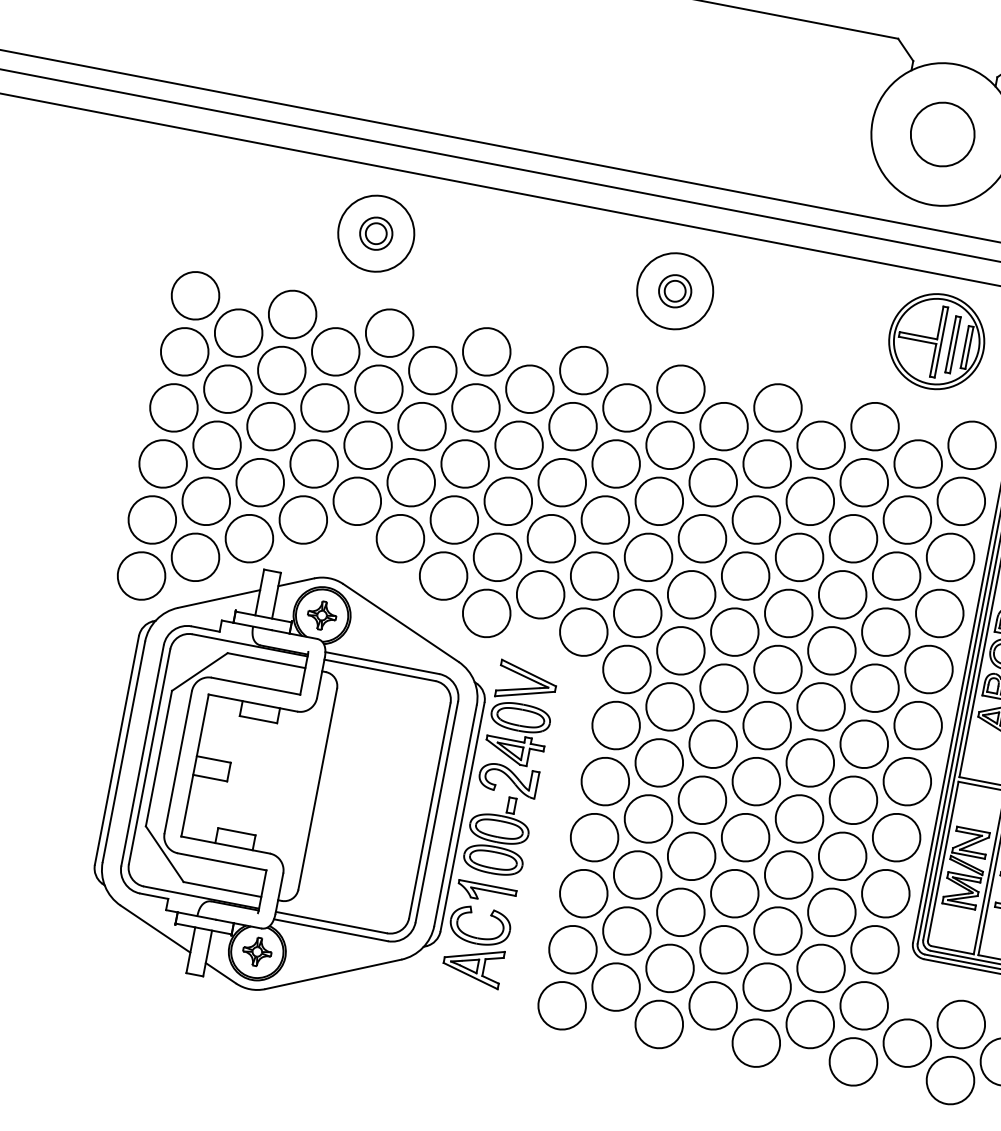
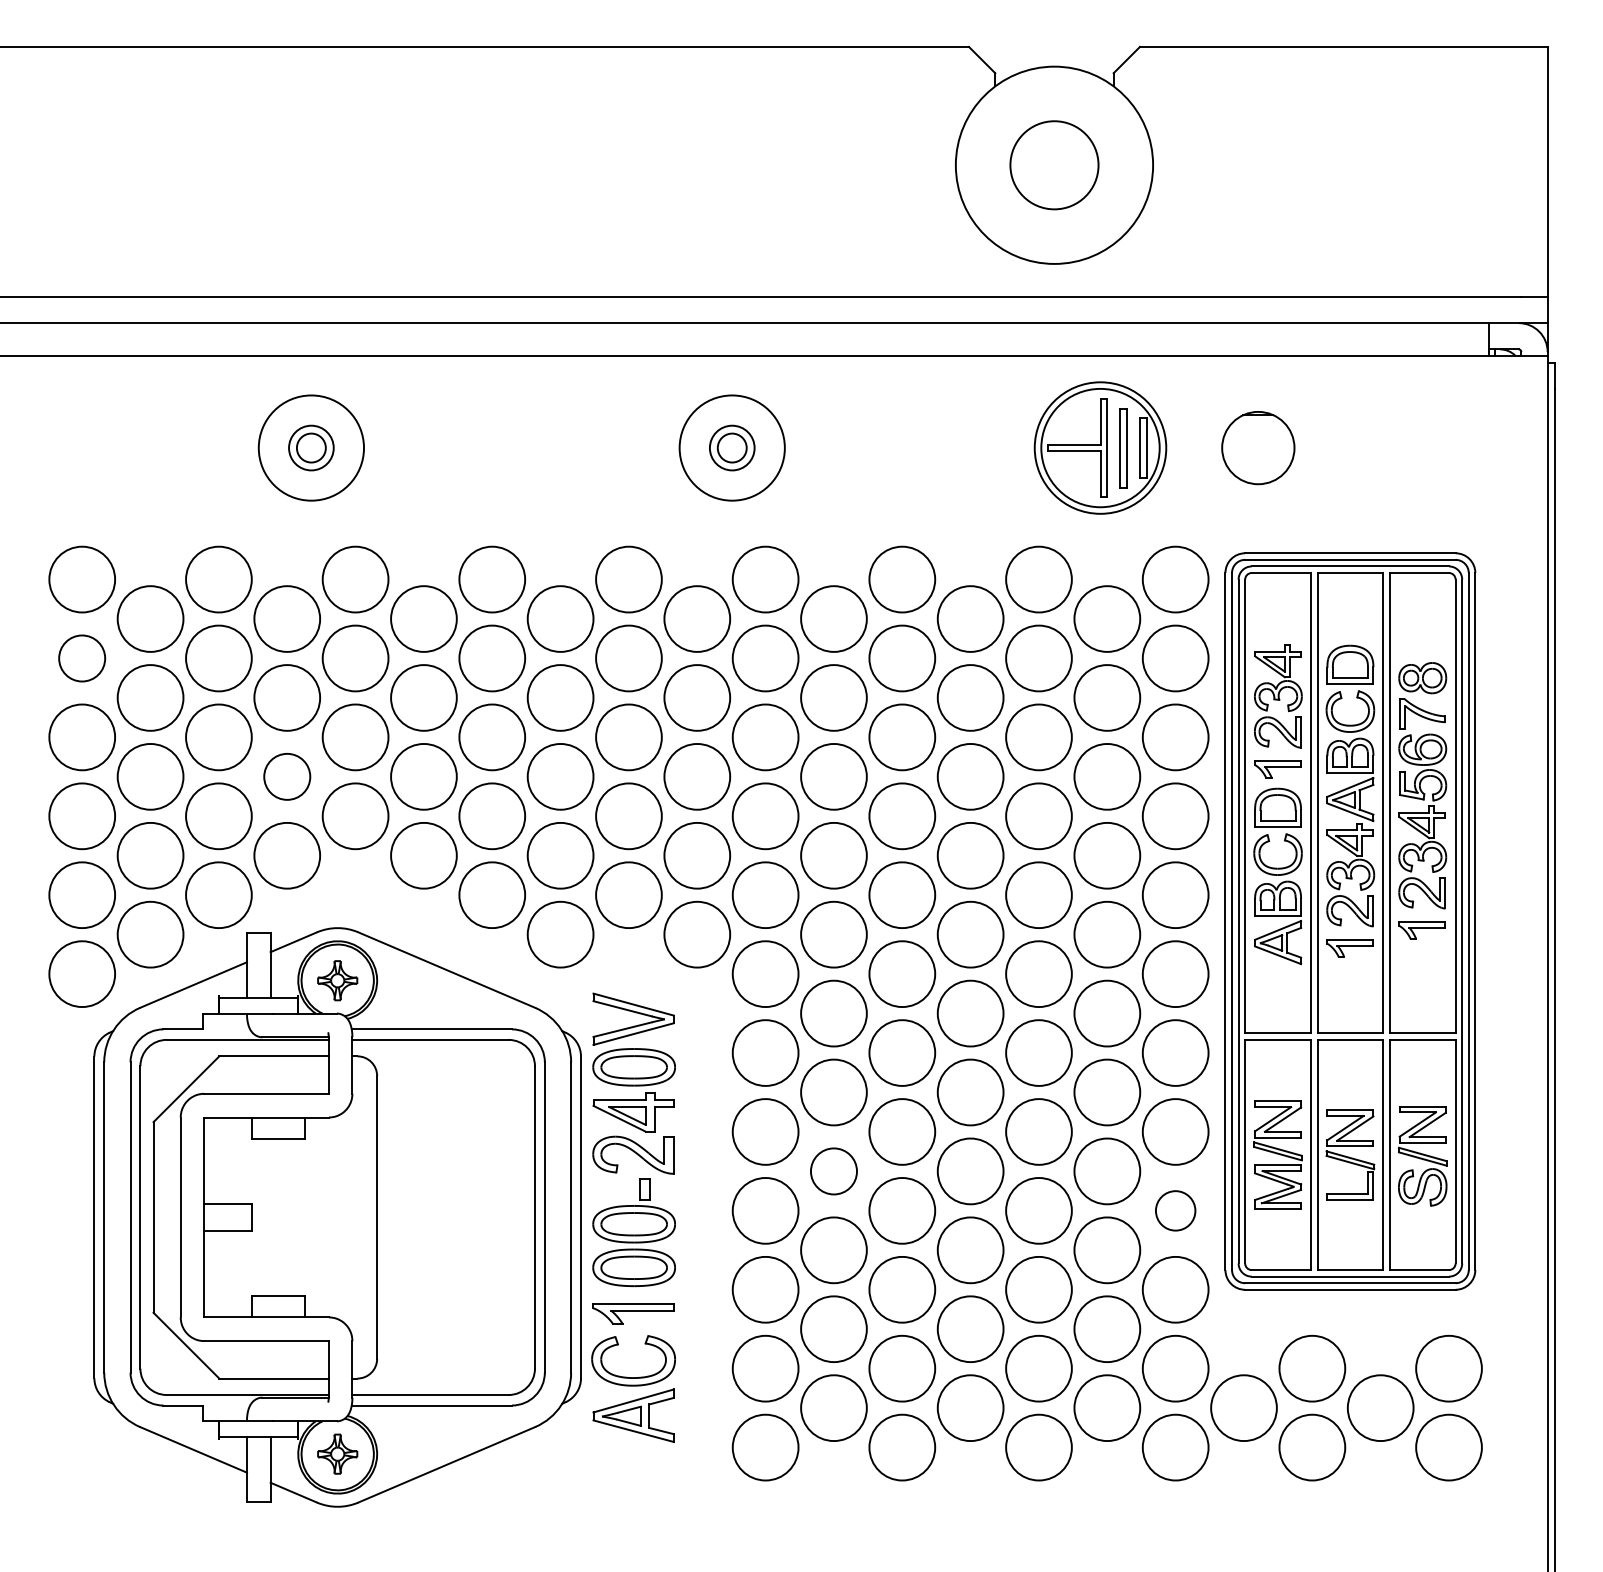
circle: (184, 351) -> (81, 658), size x0.7
circle: (314, 463) -> (287, 776), size x0.7
circle: (648, 818) -> (833, 1171), size x0.7
circle: (885, 893) -> (1175, 1210), size x0.6

